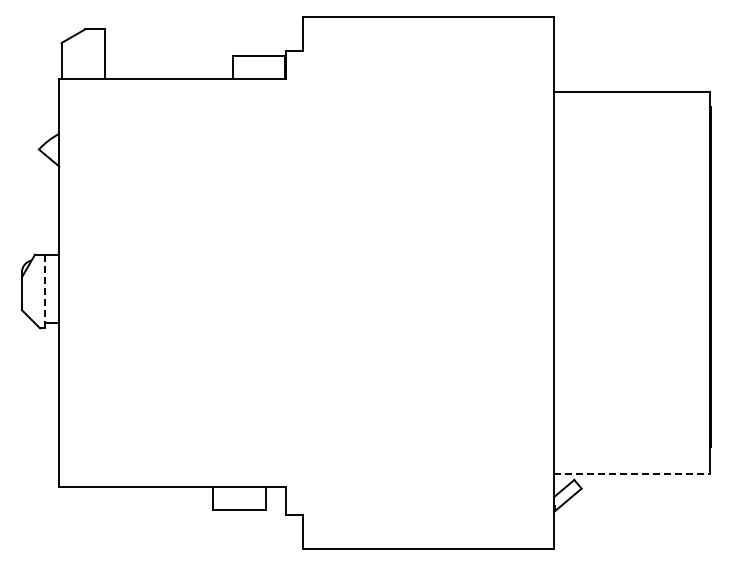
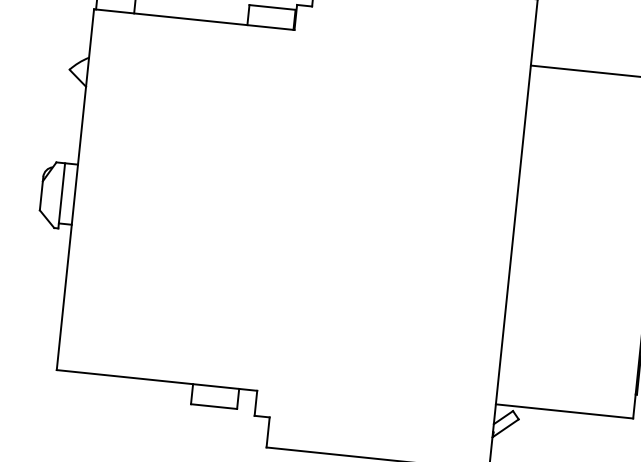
line: (44, 291) -> (61, 195), dashed -> solid
line: (631, 474) -> (564, 411), dashed -> solid

